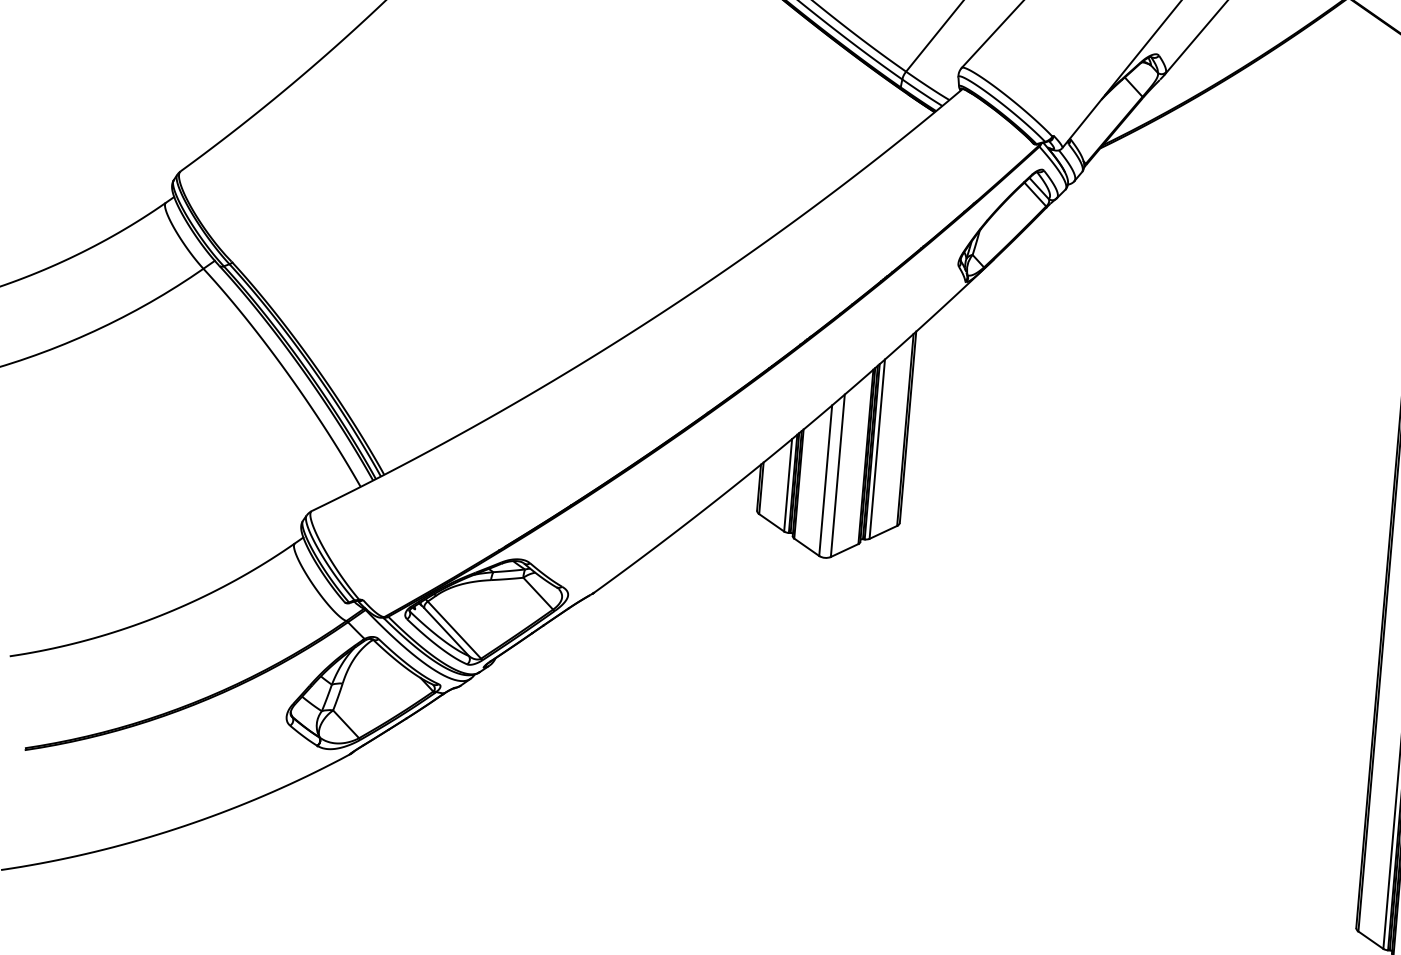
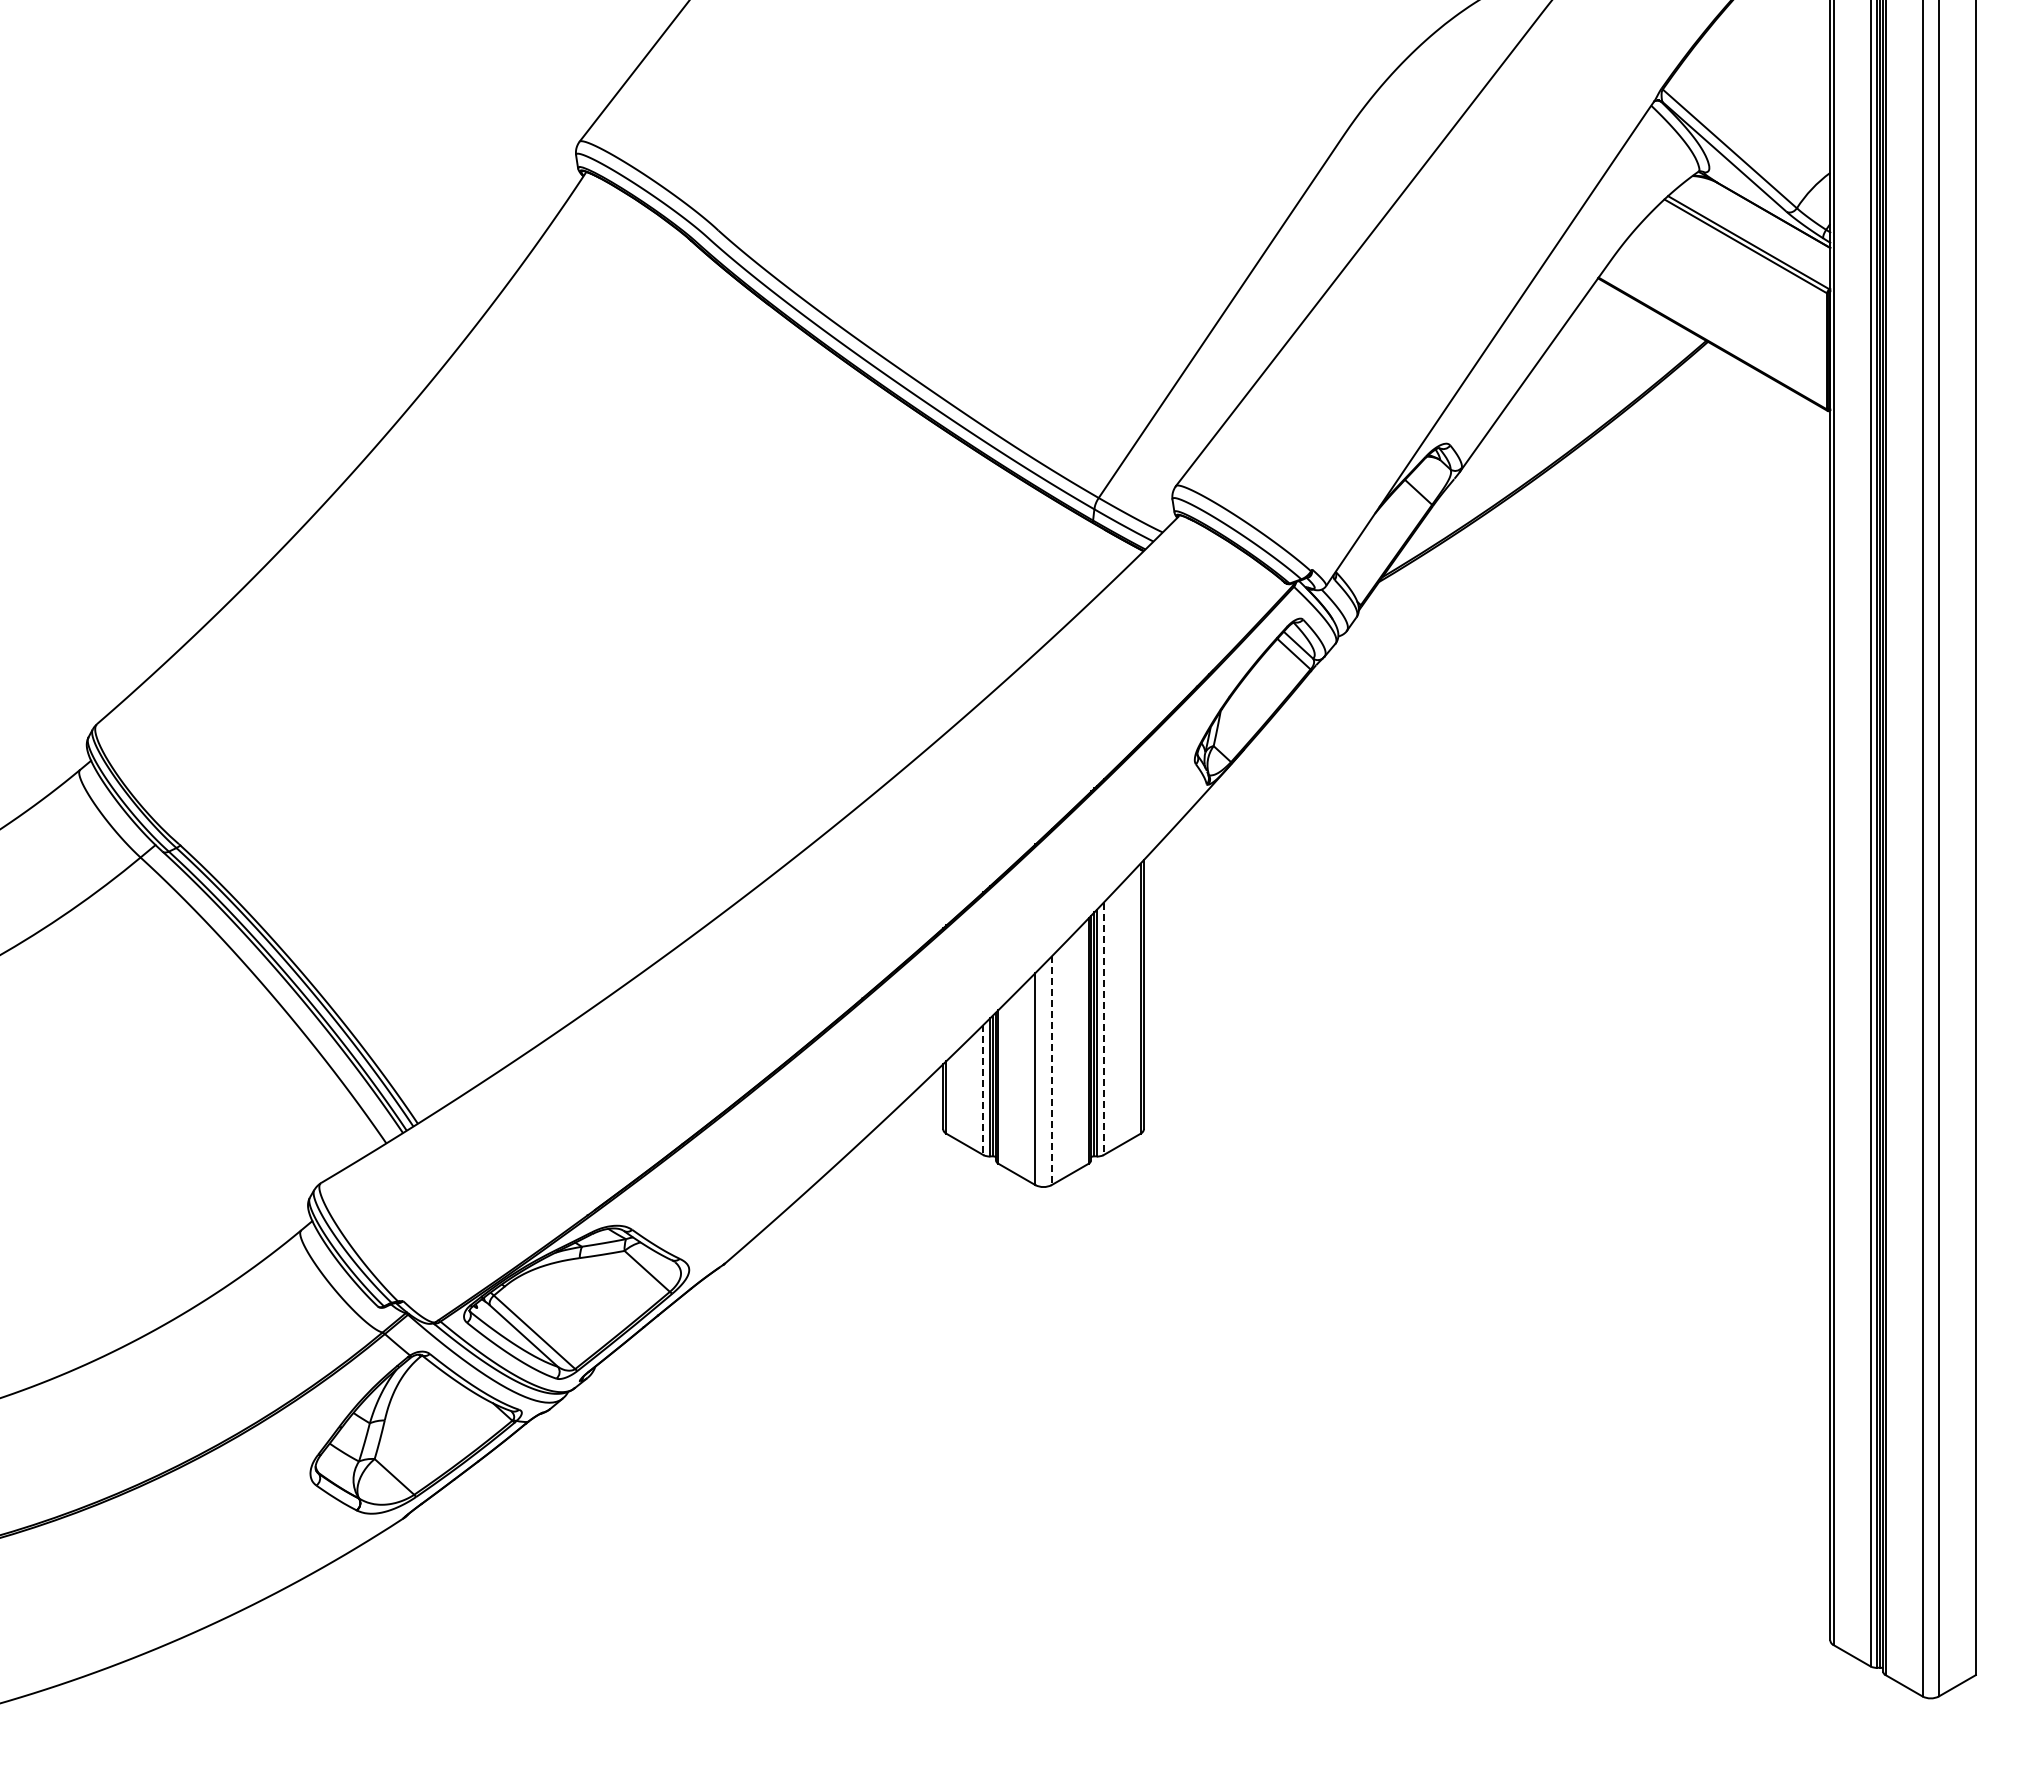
line: (877, 449) -> (1103, 1029), solid -> dashed
line: (837, 476) -> (1051, 1071), solid -> dashed
line: (788, 485) -> (983, 1090), solid -> dashed

